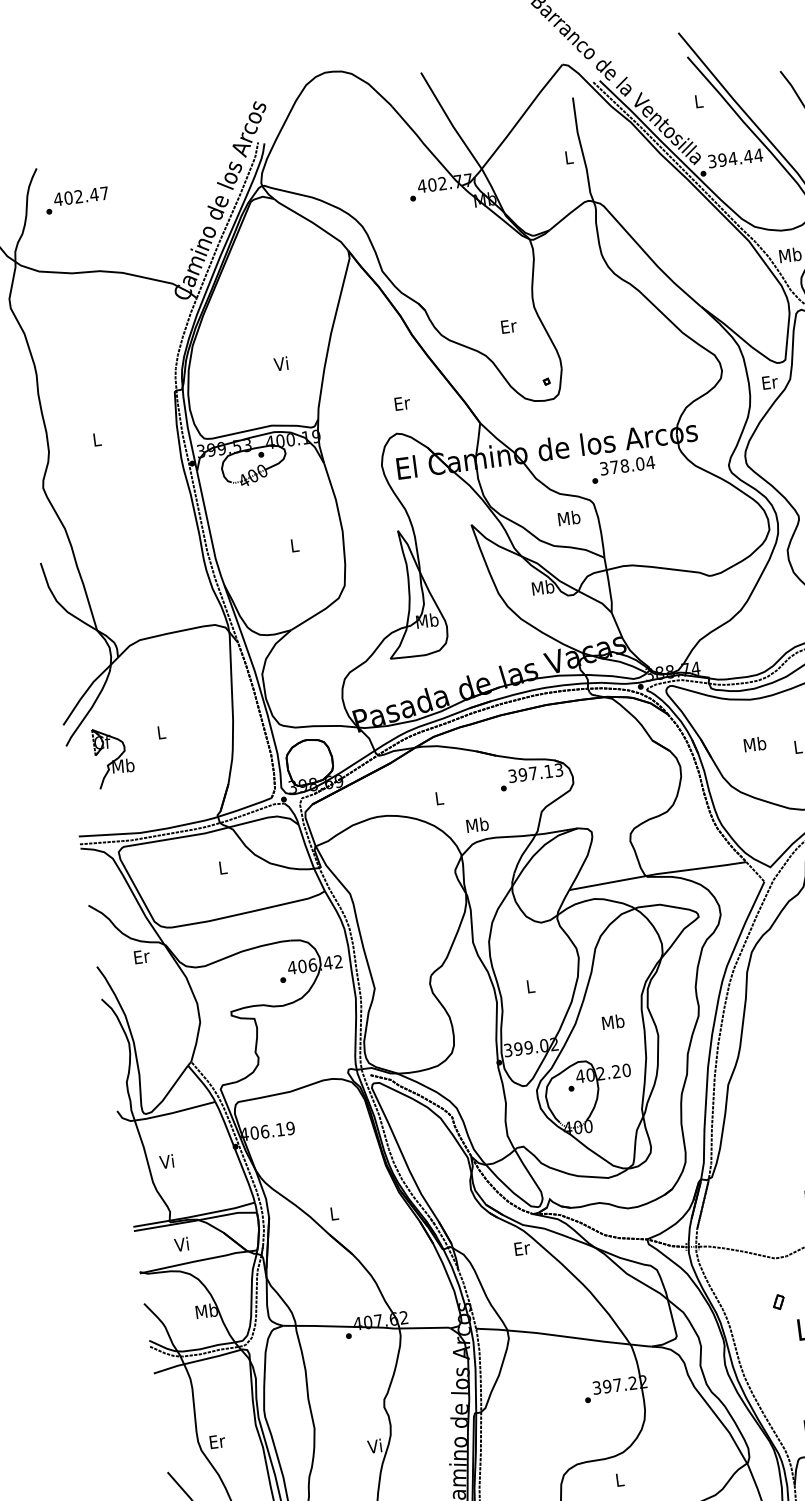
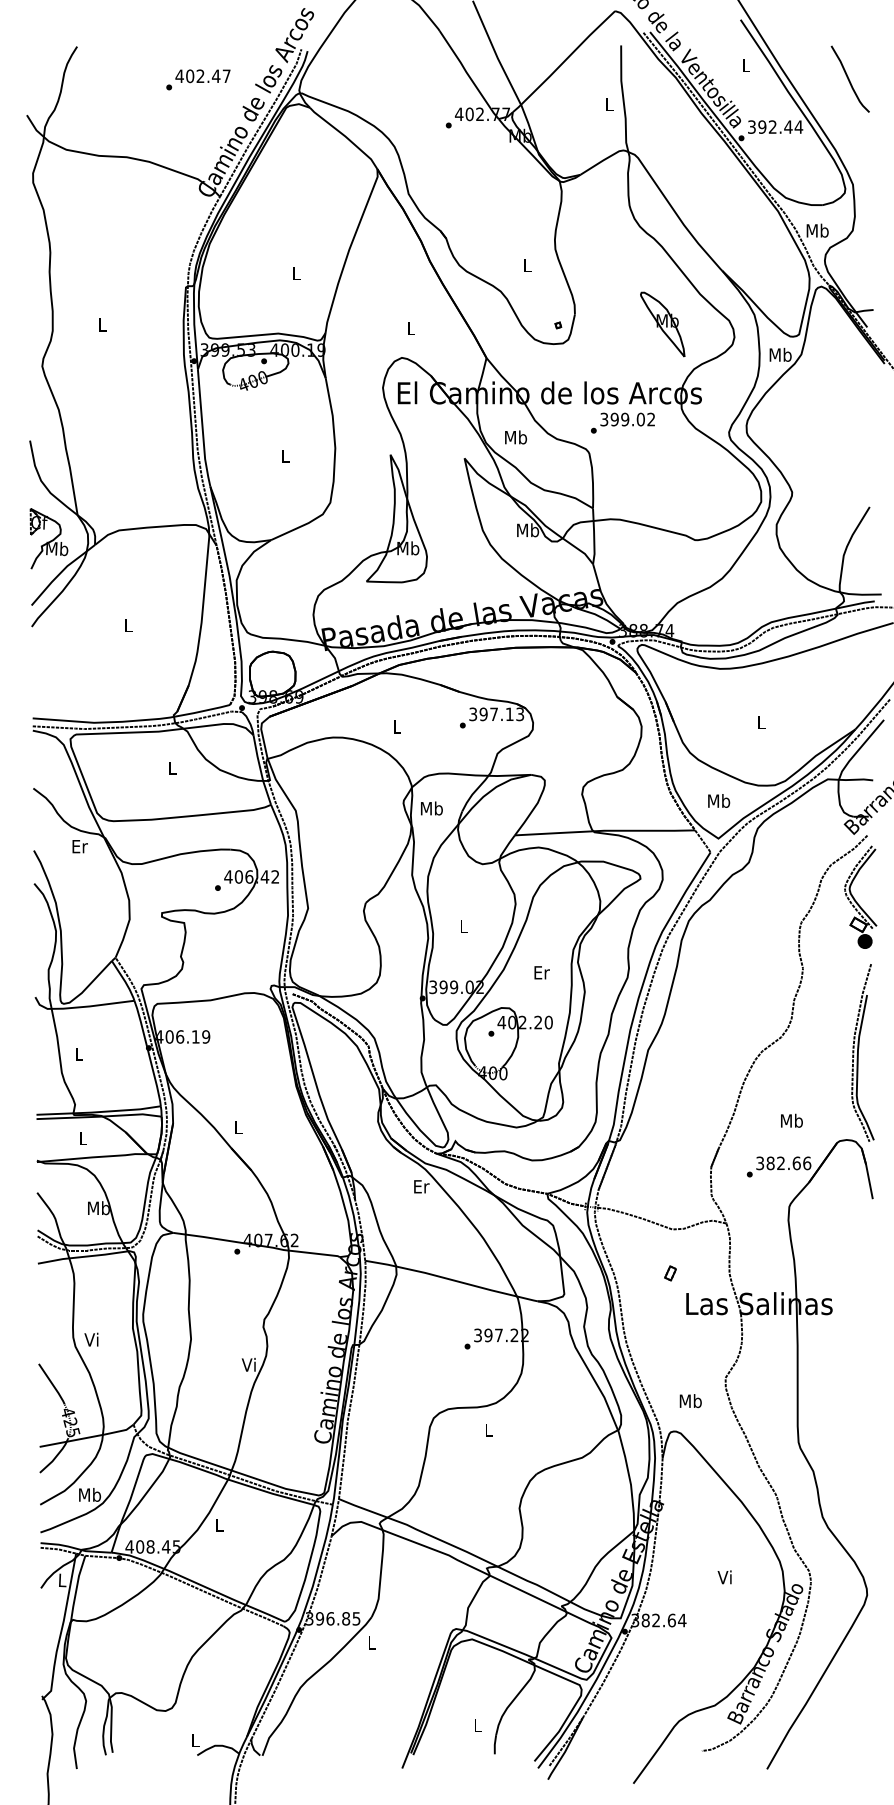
text: (732, 158) -> (772, 126), 394.44 -> 392.44
text: (77, 200) -> (198, 79), moved
text: (508, 326) -> (527, 265), Er -> L
text: (280, 364) -> (295, 273), Vi -> L
part: (649, 367) -> (662, 324), added
text: (769, 381) -> (780, 354), Er -> Mb
text: (402, 402) -> (411, 327), Er -> L
text: (631, 464) -> (632, 419), 378.04 -> 399.02
text: (568, 518) -> (515, 437), moved
text: (755, 743) -> (719, 800), moved
part: (113, 756) -> (48, 538), moved
text: (477, 824) -> (431, 808), moved
text: (613, 1021) -> (541, 972), Mb -> Er
text: (166, 1161) -> (78, 1053), Vi -> L
text: (181, 1244) -> (82, 1138), Vi -> L
text: (217, 1441) -> (92, 1339), Er -> Vi

